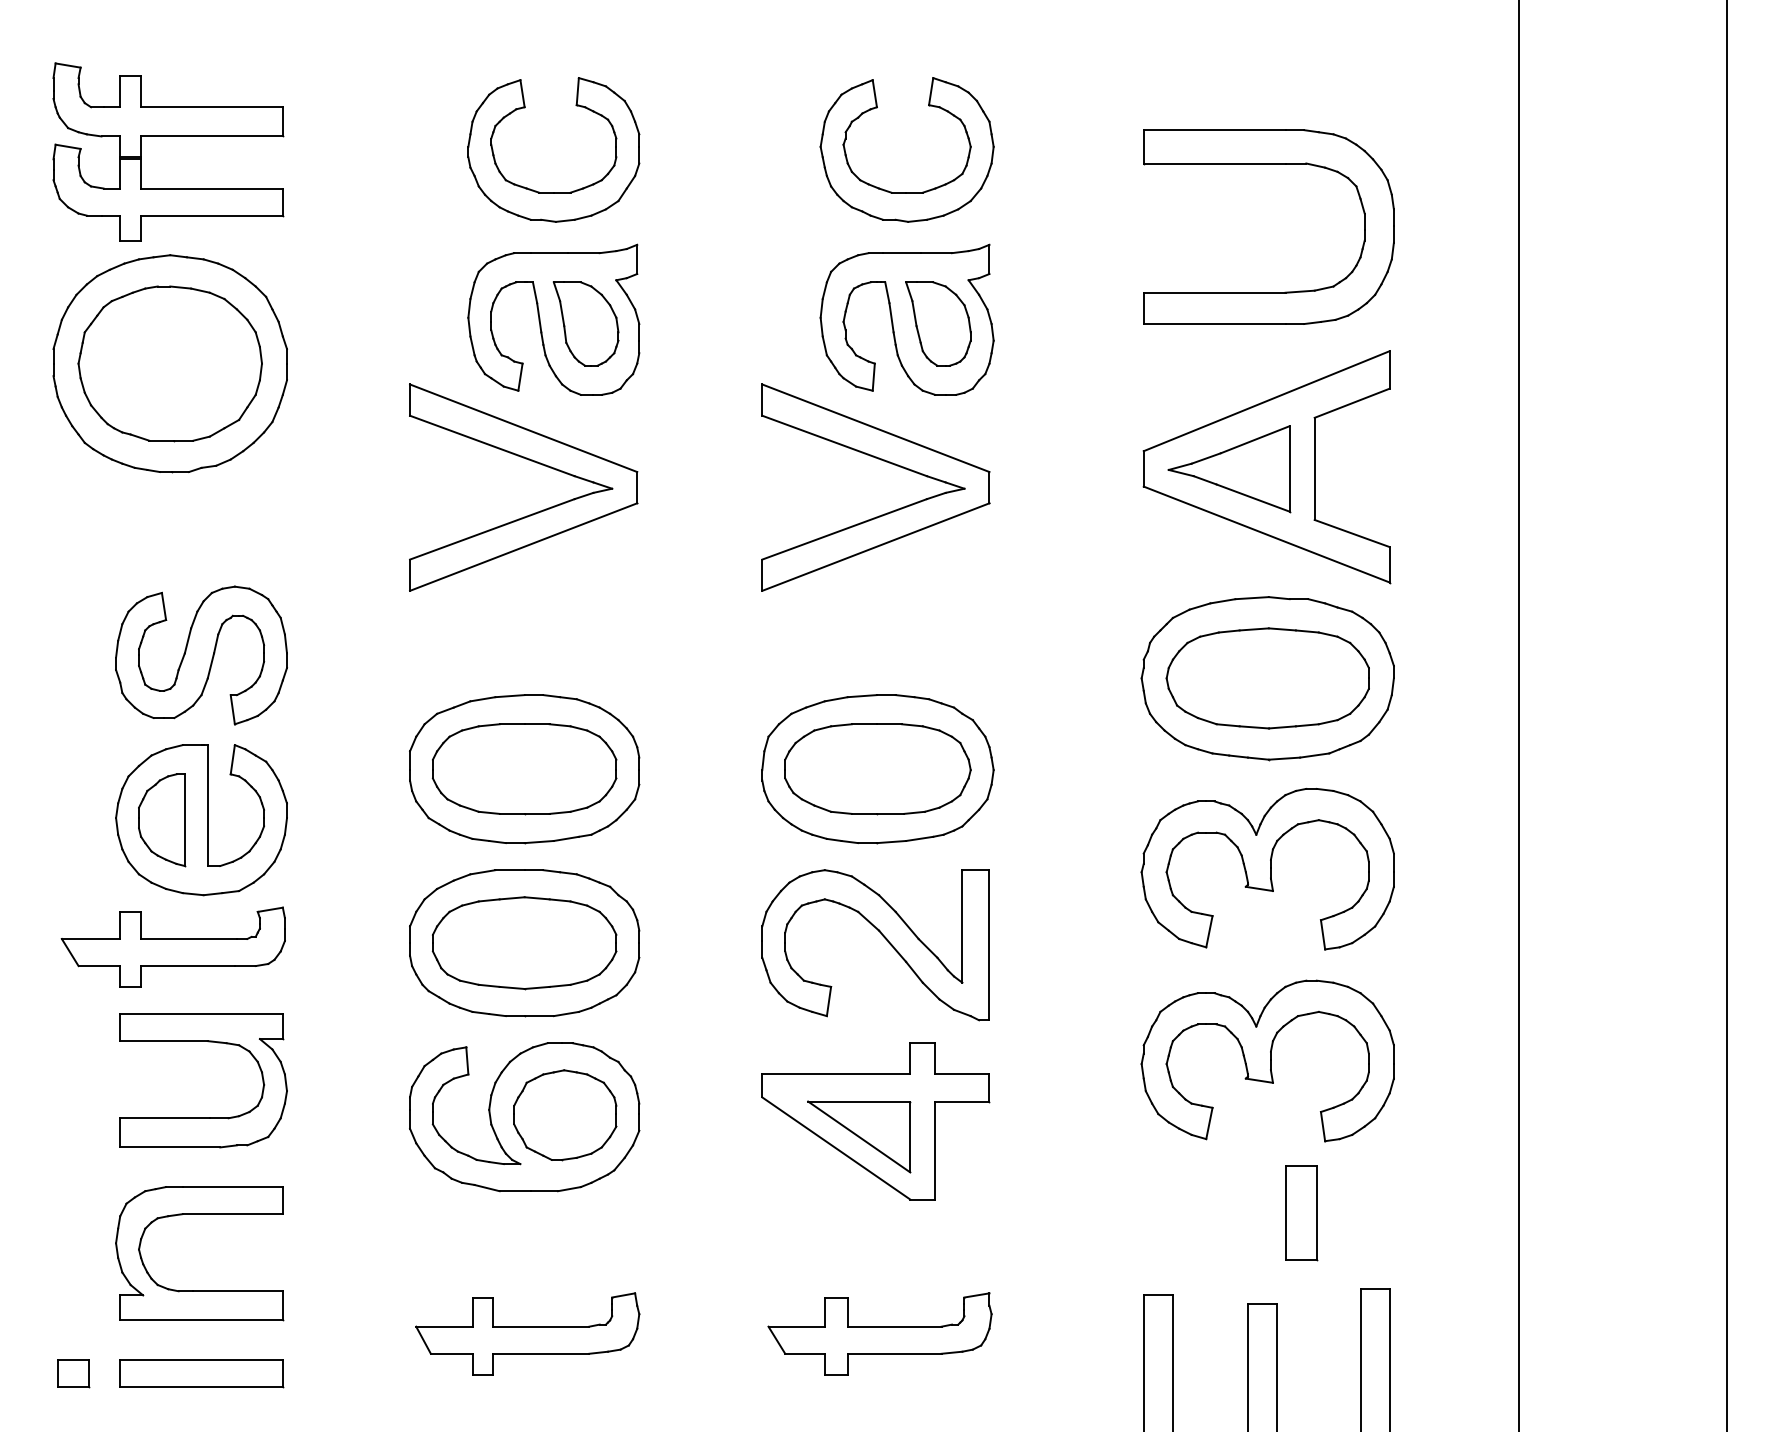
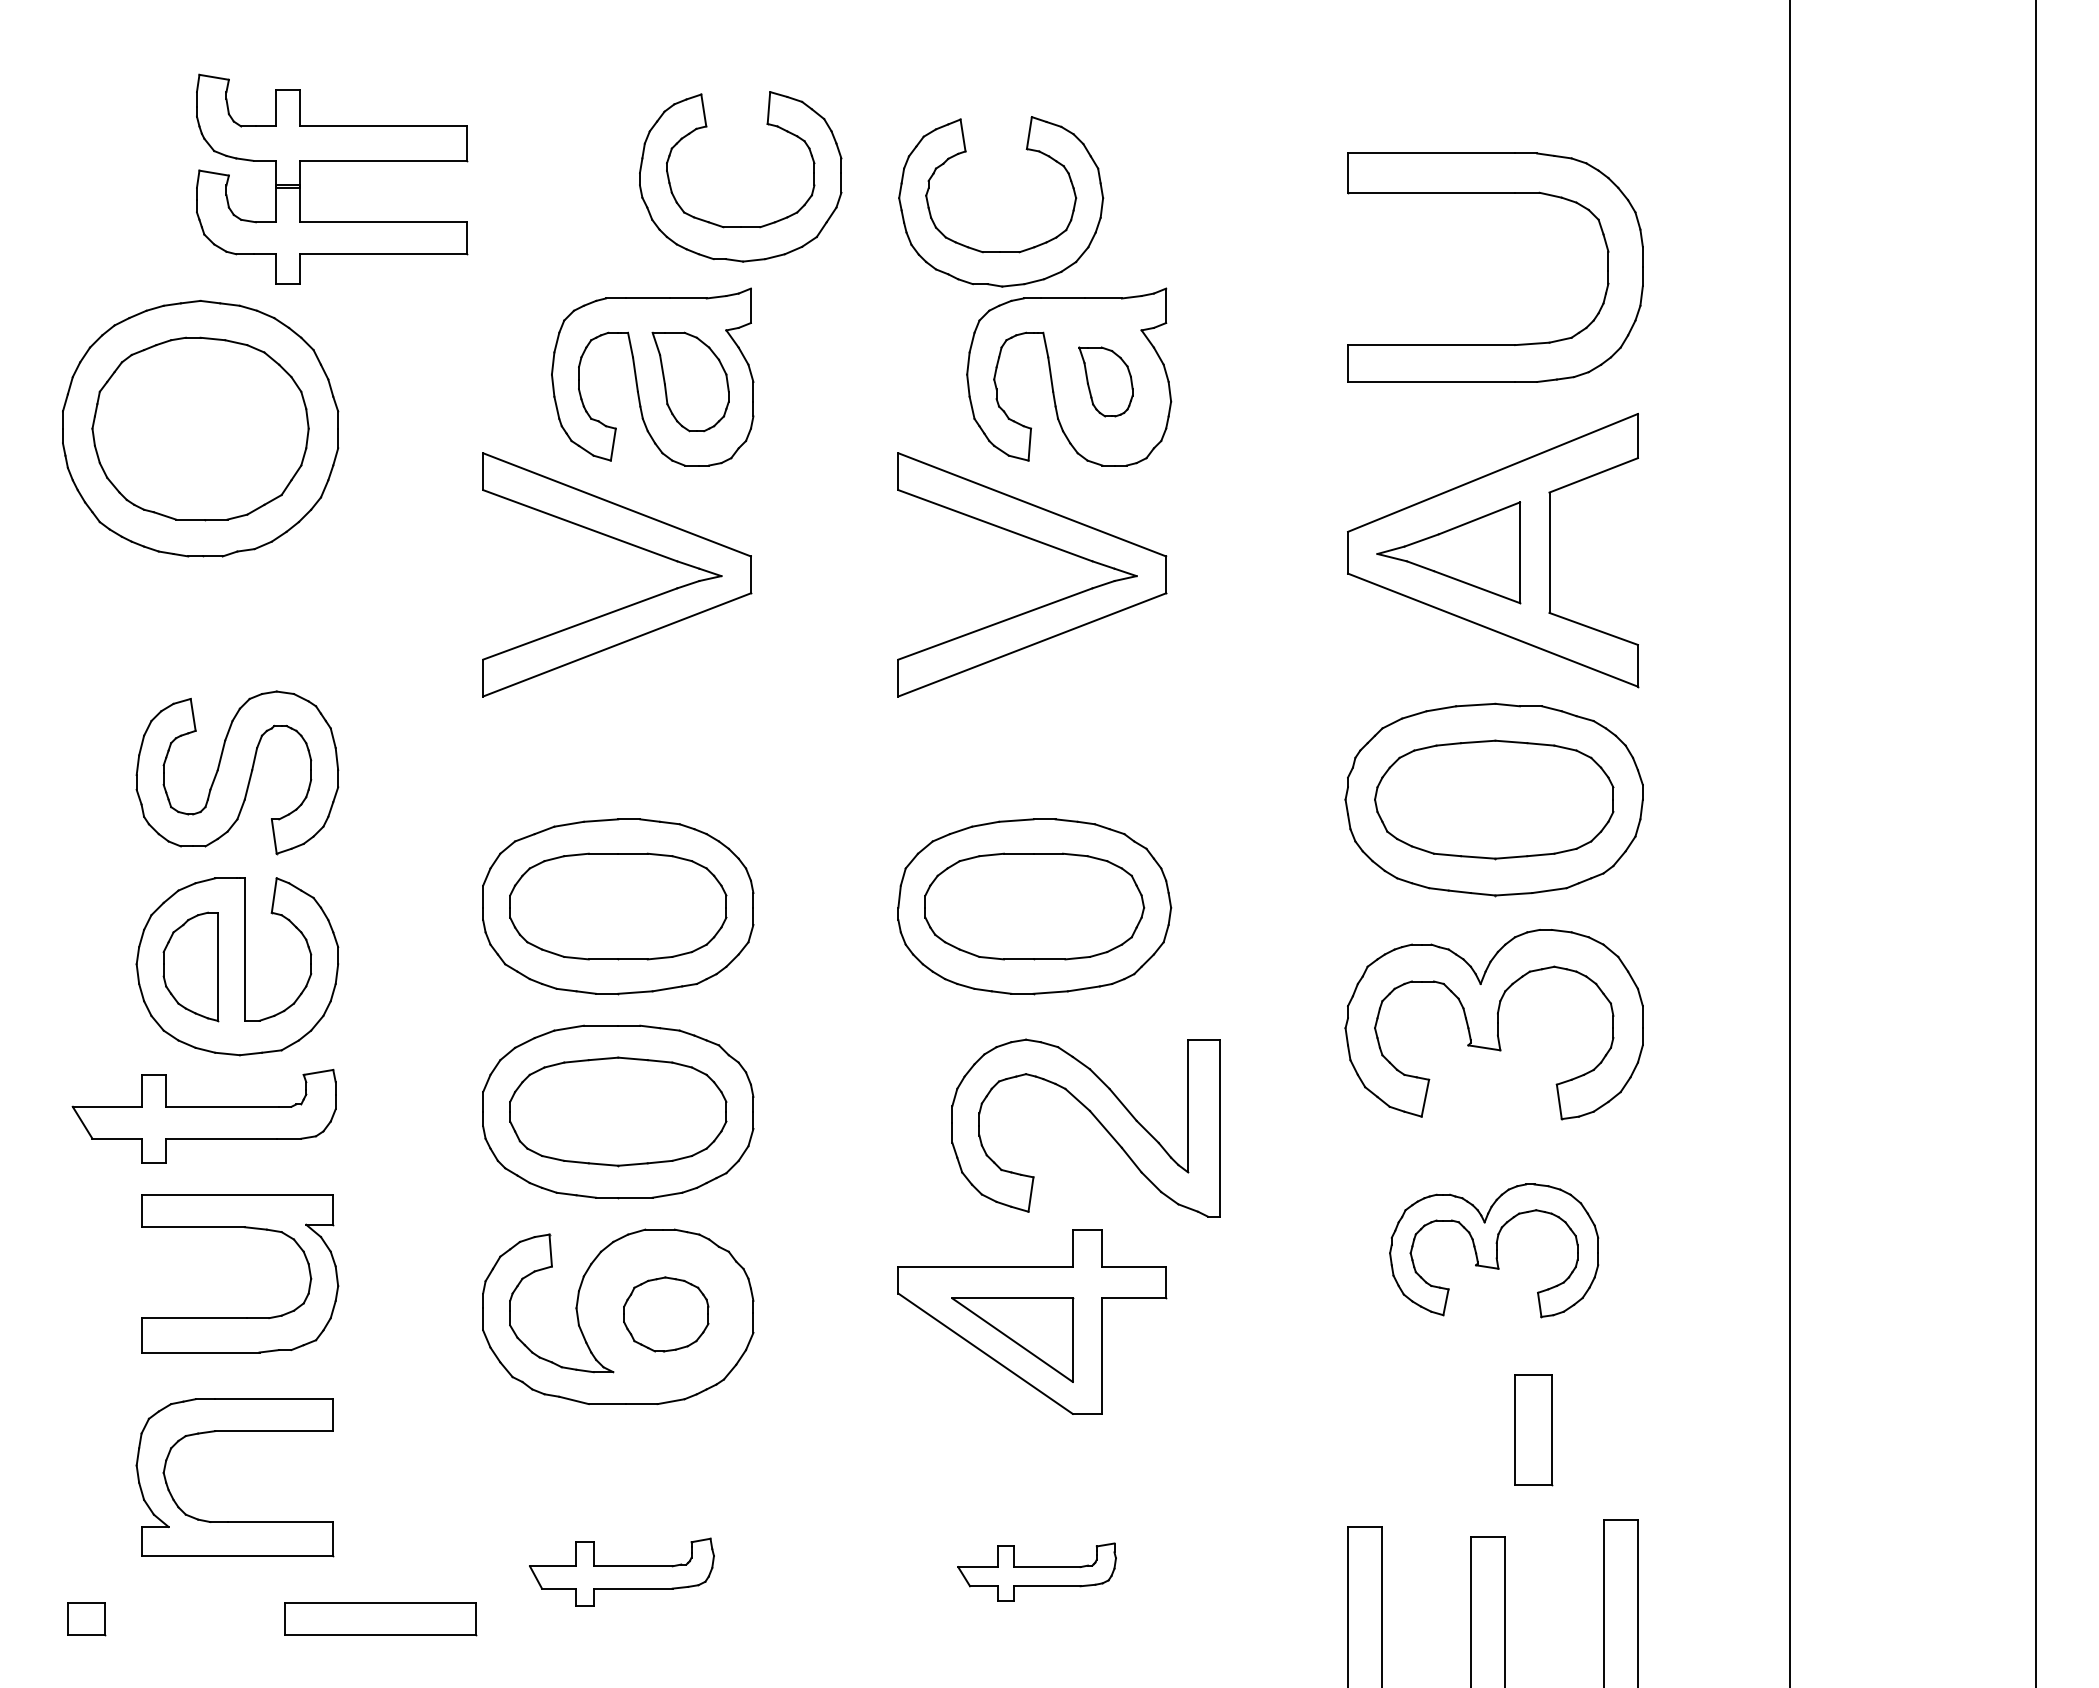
part: (168, 136) -> (332, 161), moved
part: (553, 192) -> (740, 226), moved
part: (907, 192) -> (1001, 251), moved
part: (938, 323) -> (1105, 381), size x0.7
part: (884, 938) -> (1096, 1120), moved
part: (1267, 1060) -> (1493, 1250), size x0.7
part: (565, 1115) -> (666, 1314), size x0.7
part: (527, 1333) -> (621, 1571), size x0.7
part: (879, 1333) -> (1036, 1571), size x0.6
part: (201, 1373) -> (380, 1619), moved

